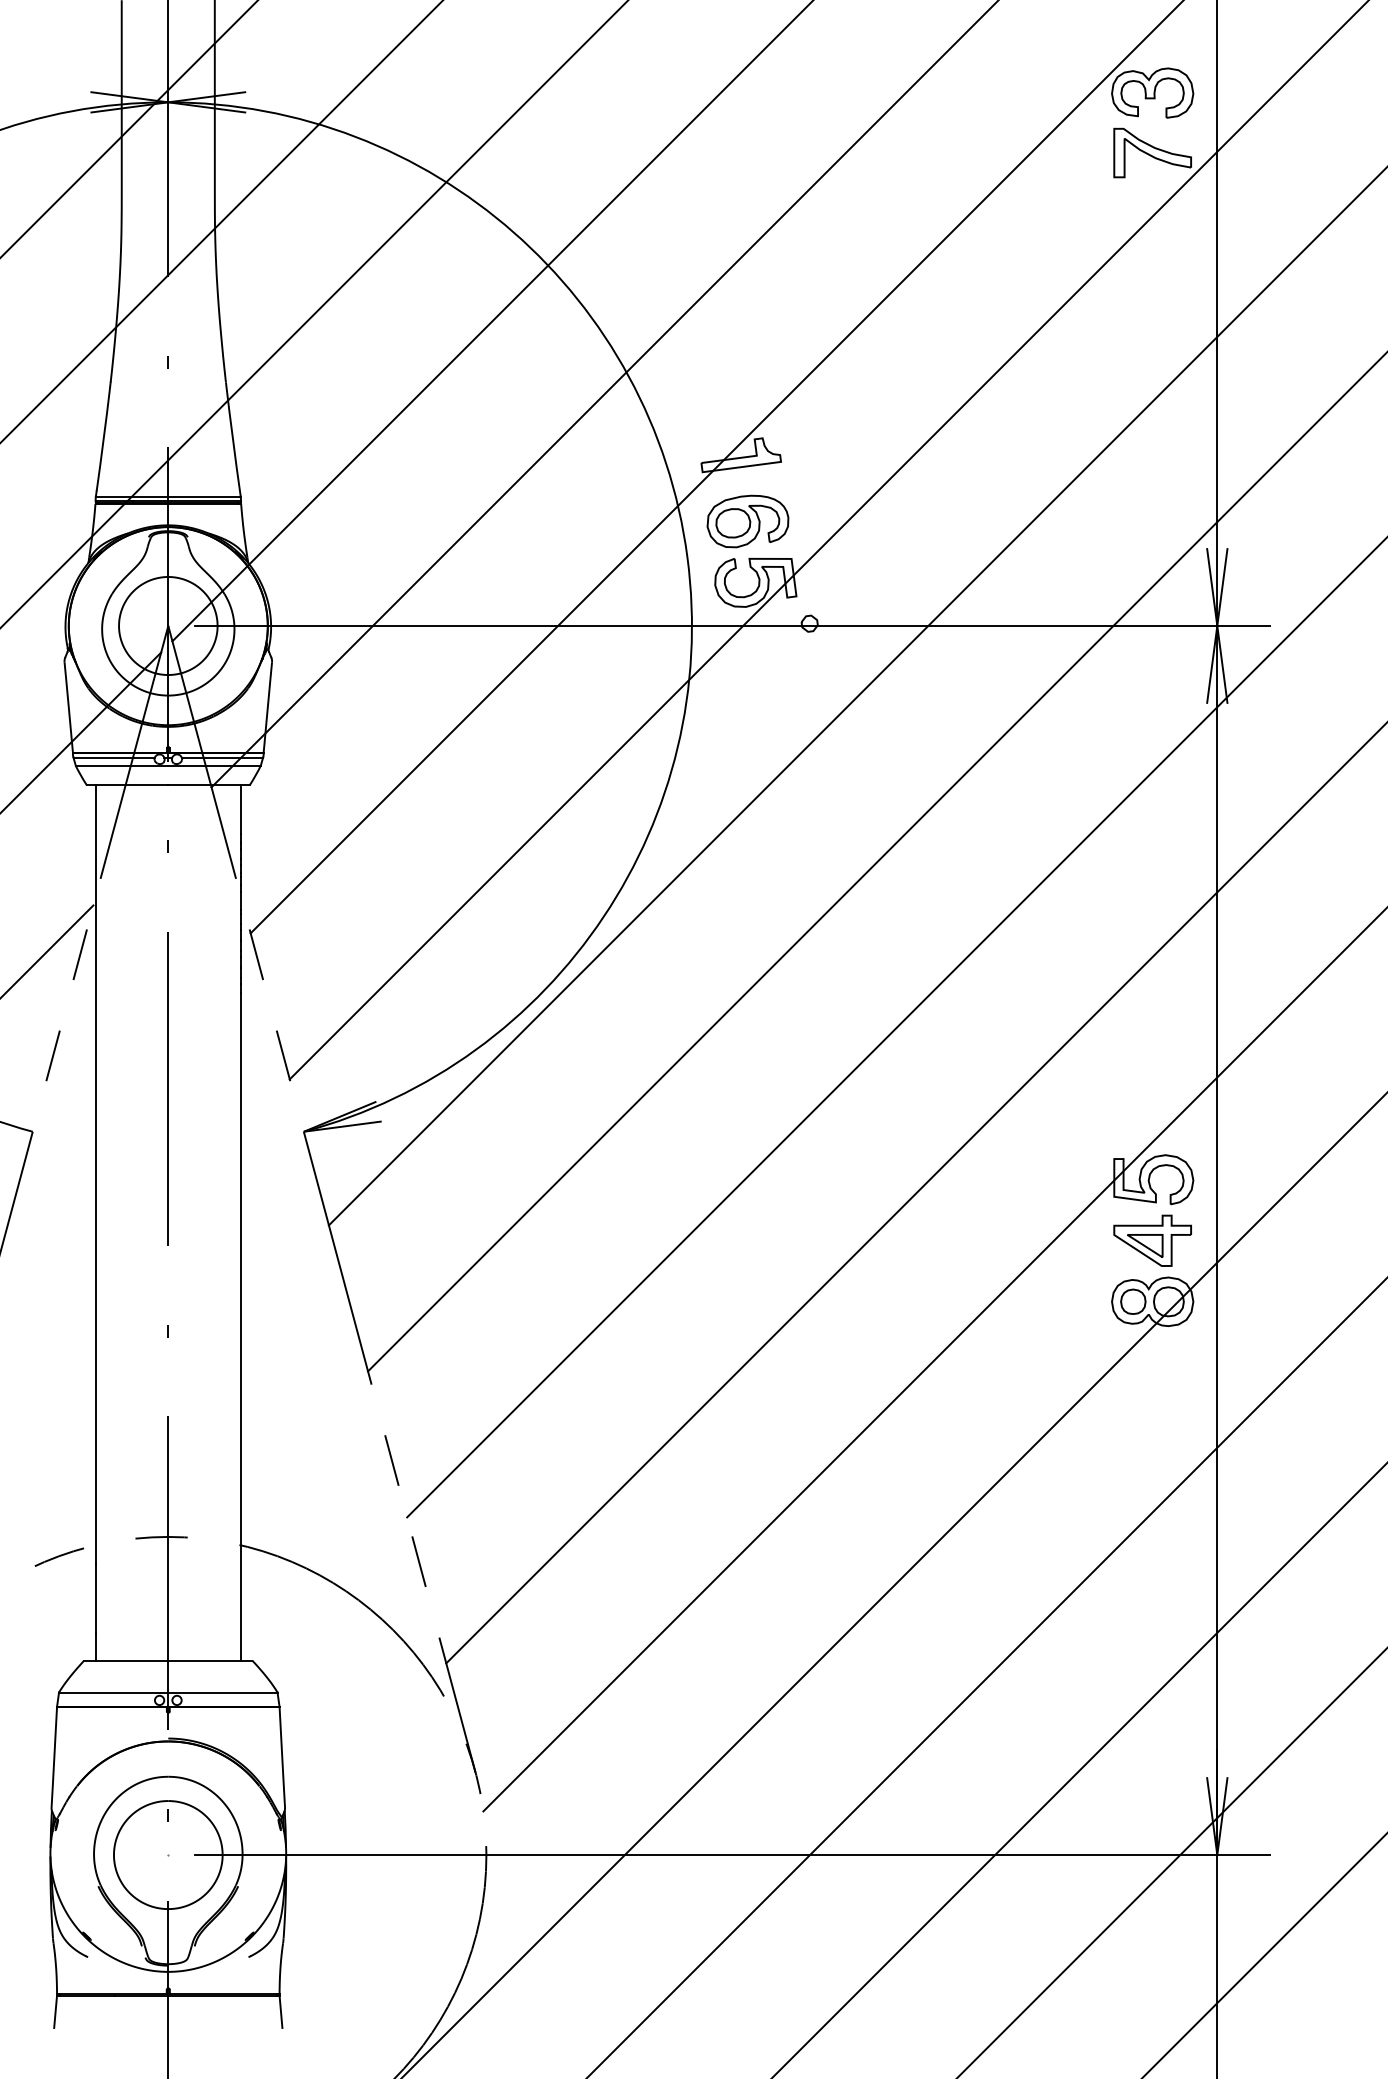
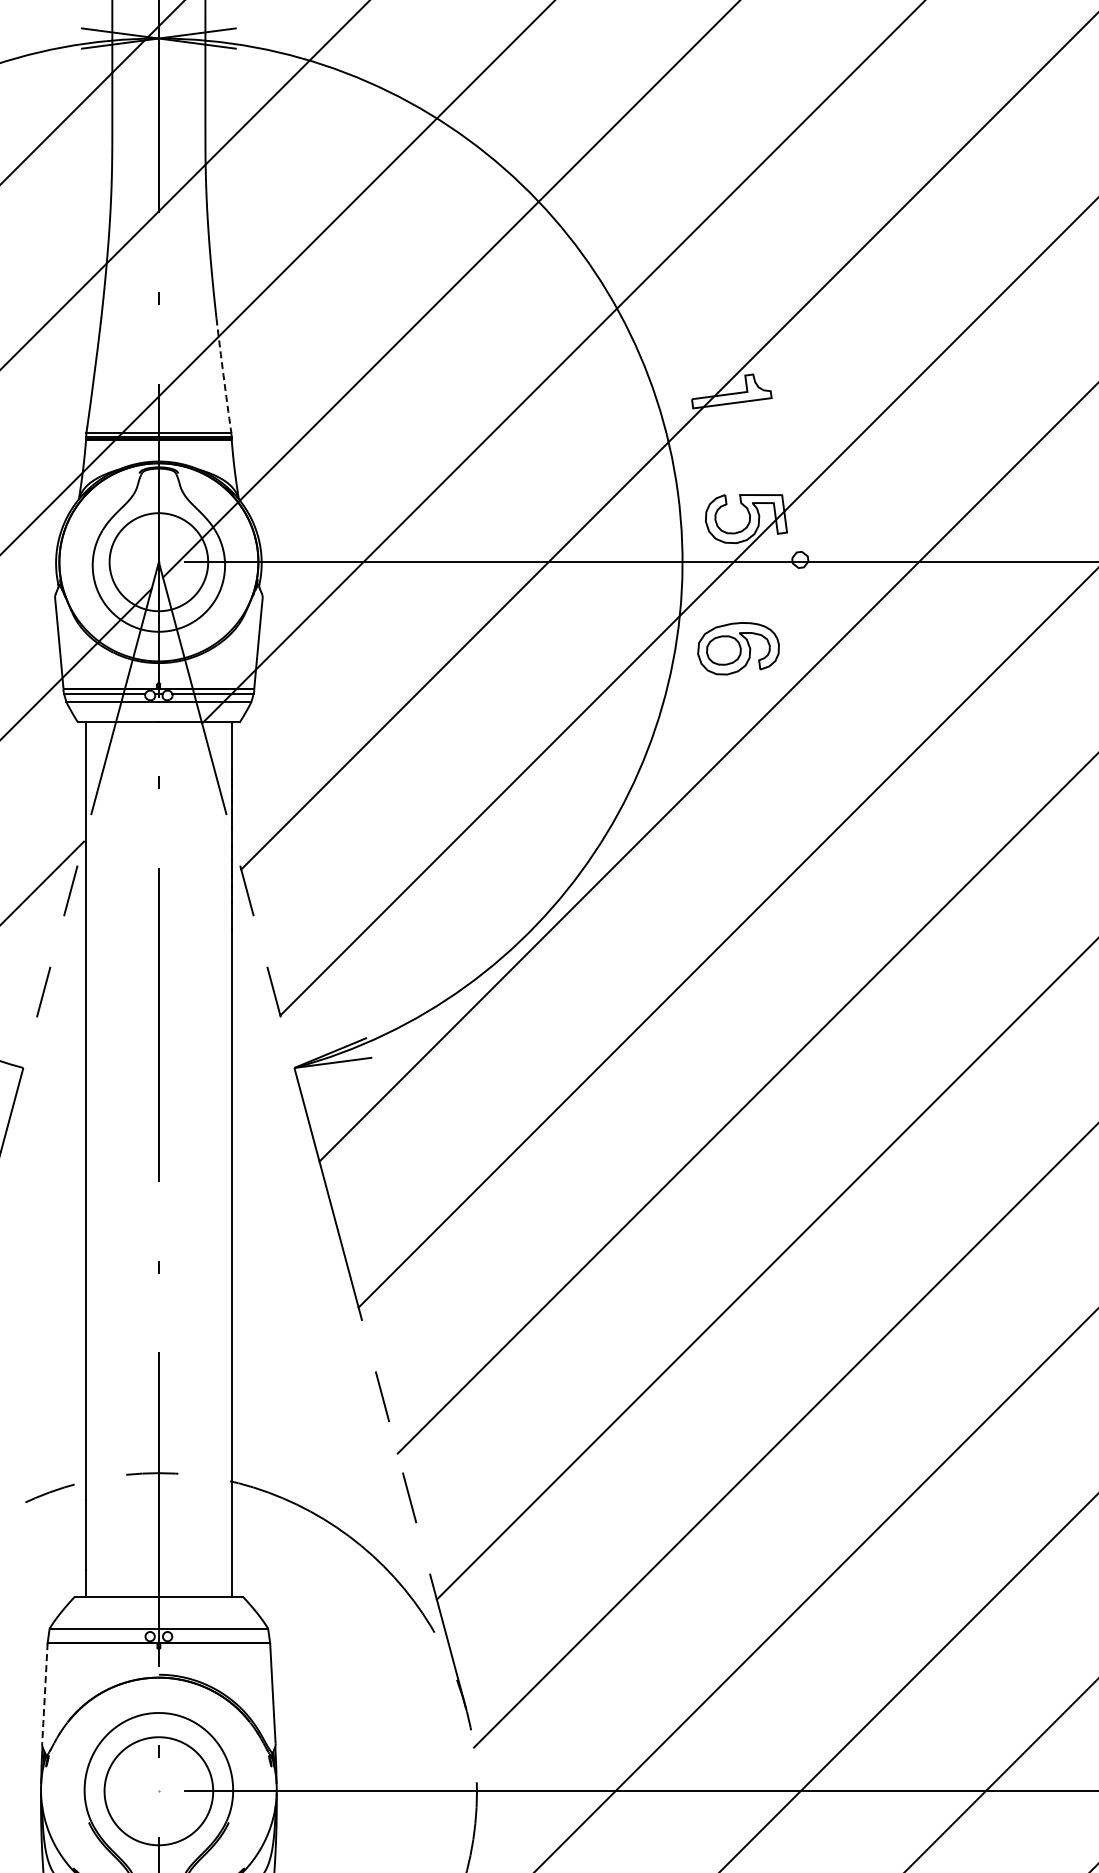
arc: (233, 439) -> (224, 375), solid -> dashed
part: (747, 521) -> (738, 648), moved
line: (54, 1758) -> (45, 1694), solid -> dashed

